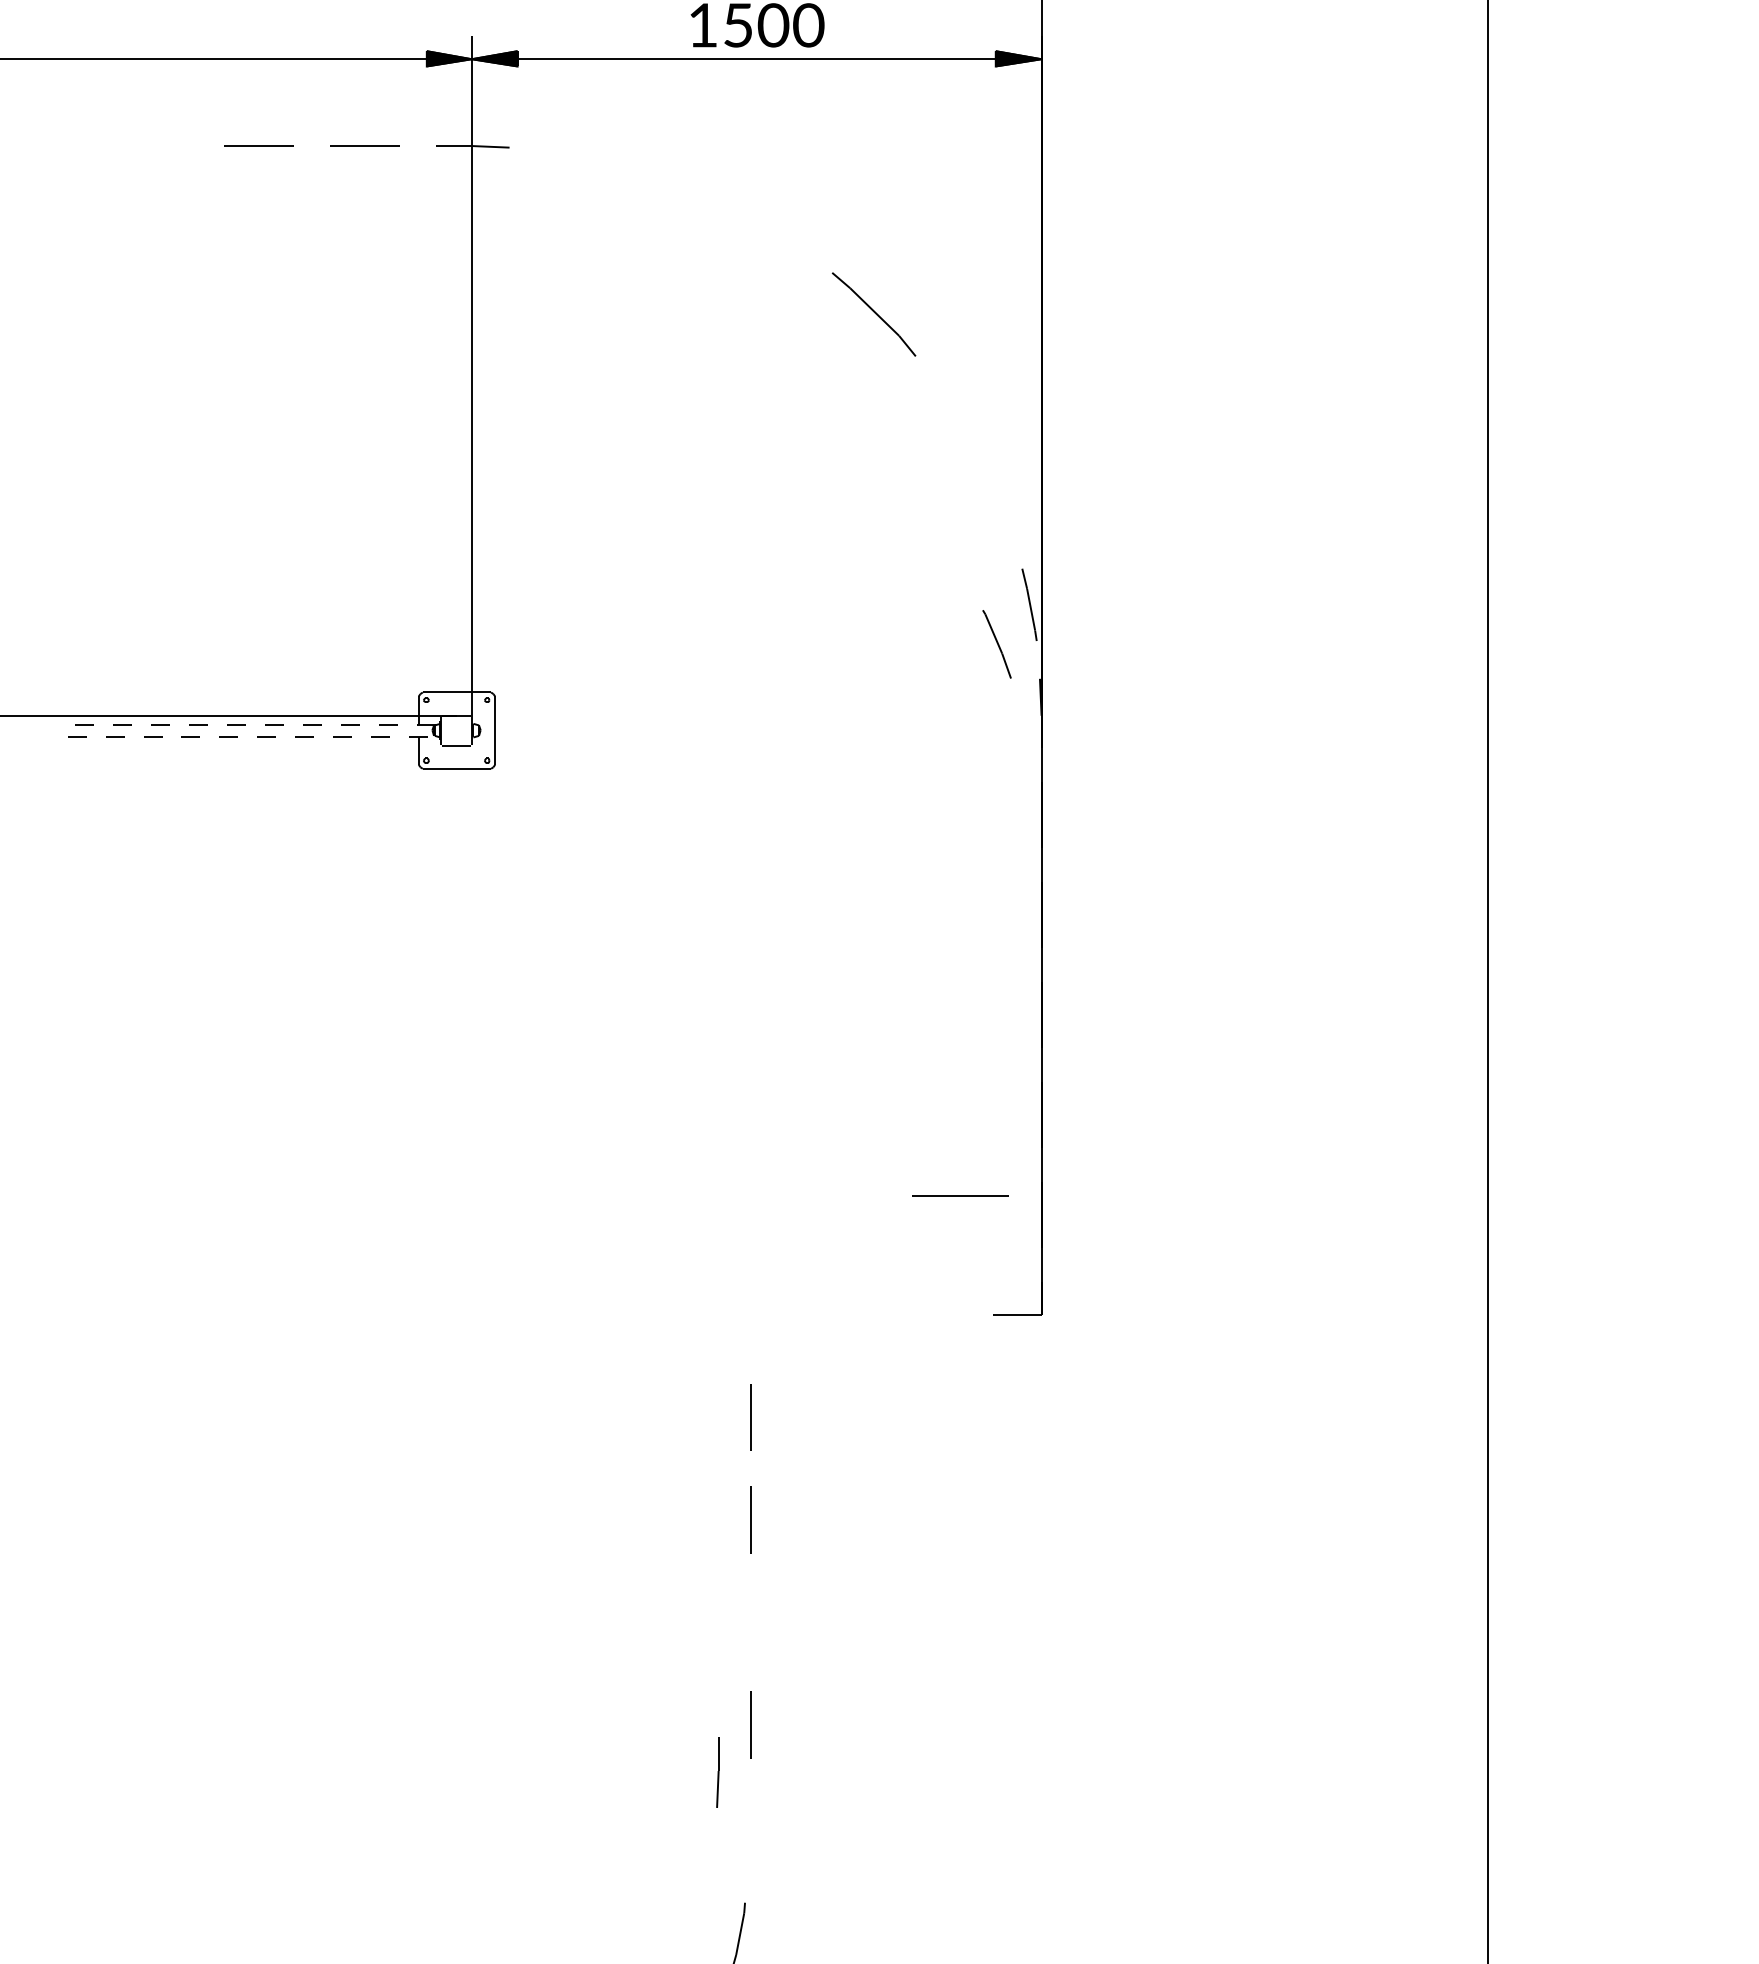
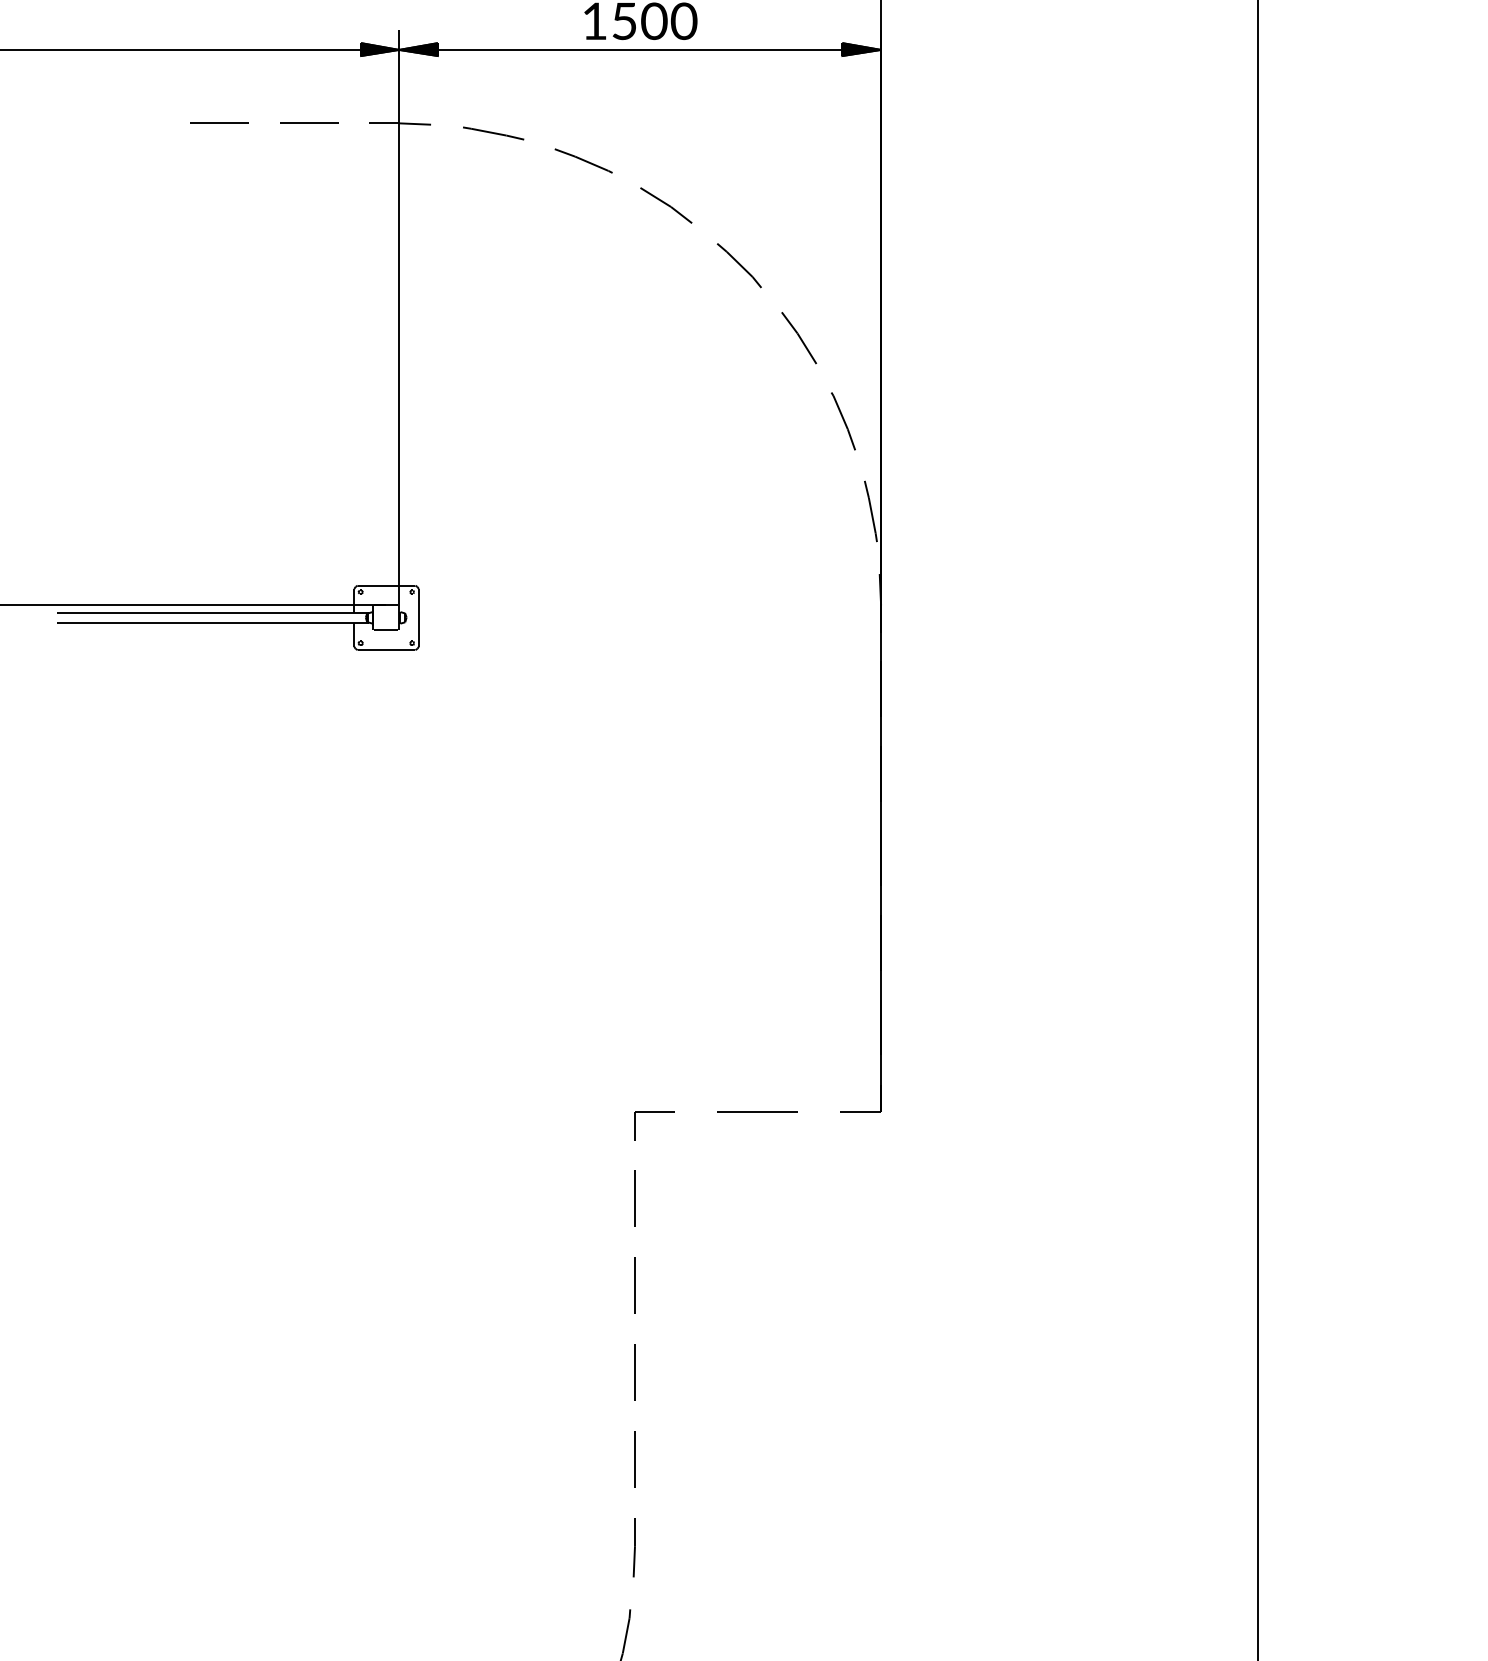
line: (583, 157) -> (493, 133), added
line: (689, 190) -> (583, 160), added
part: (787, 242) -> (666, 204), added
part: (873, 313) -> (738, 265), size x0.62
part: (944, 399) -> (798, 337), added
part: (996, 644) -> (842, 421), moved
line: (251, 724) -> (212, 612), dashed -> solid
line: (252, 736) -> (213, 622), dashed -> solid
line: (960, 1195) -> (757, 1111), moved
part: (773, 1315) -> (654, 1112), added
line: (750, 1622) -> (634, 1372), added
line: (717, 1772) -> (634, 1547), moved

